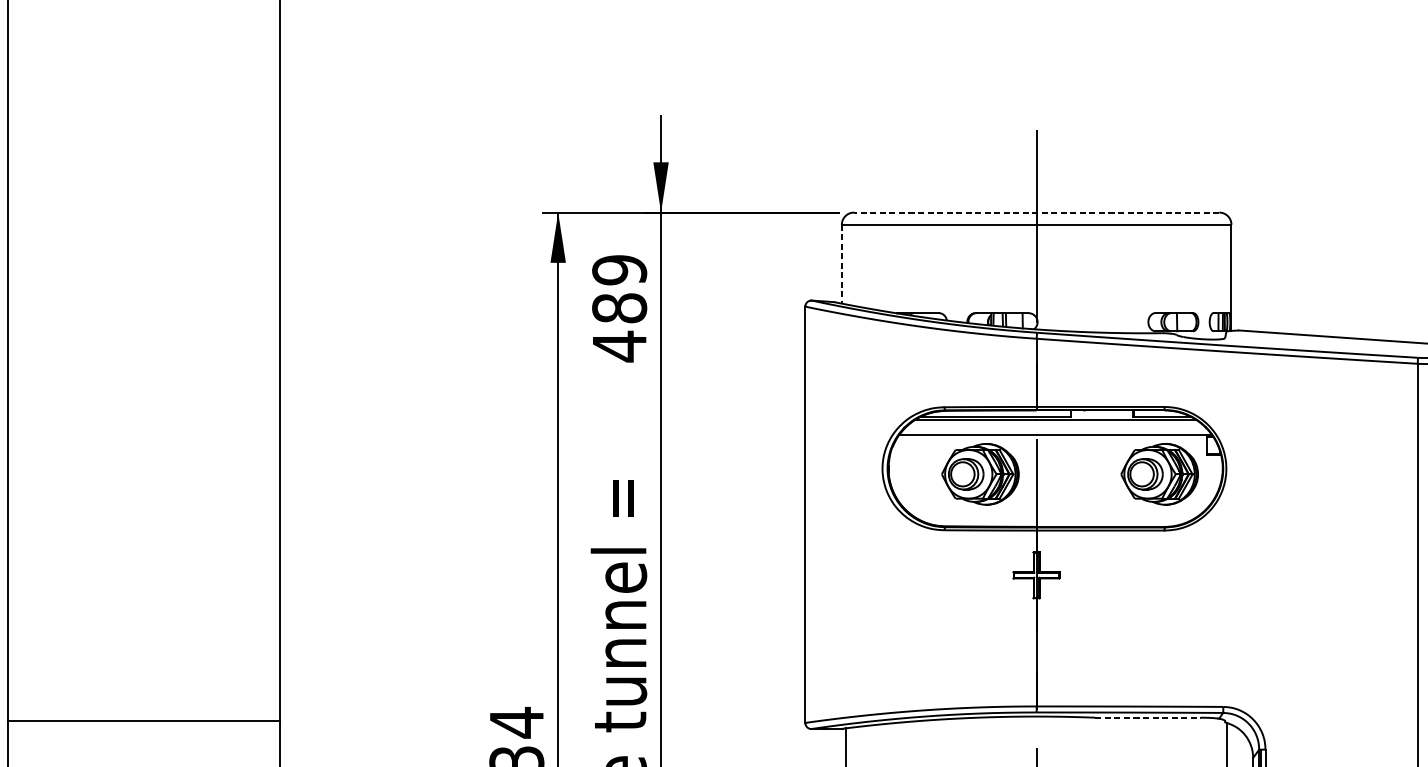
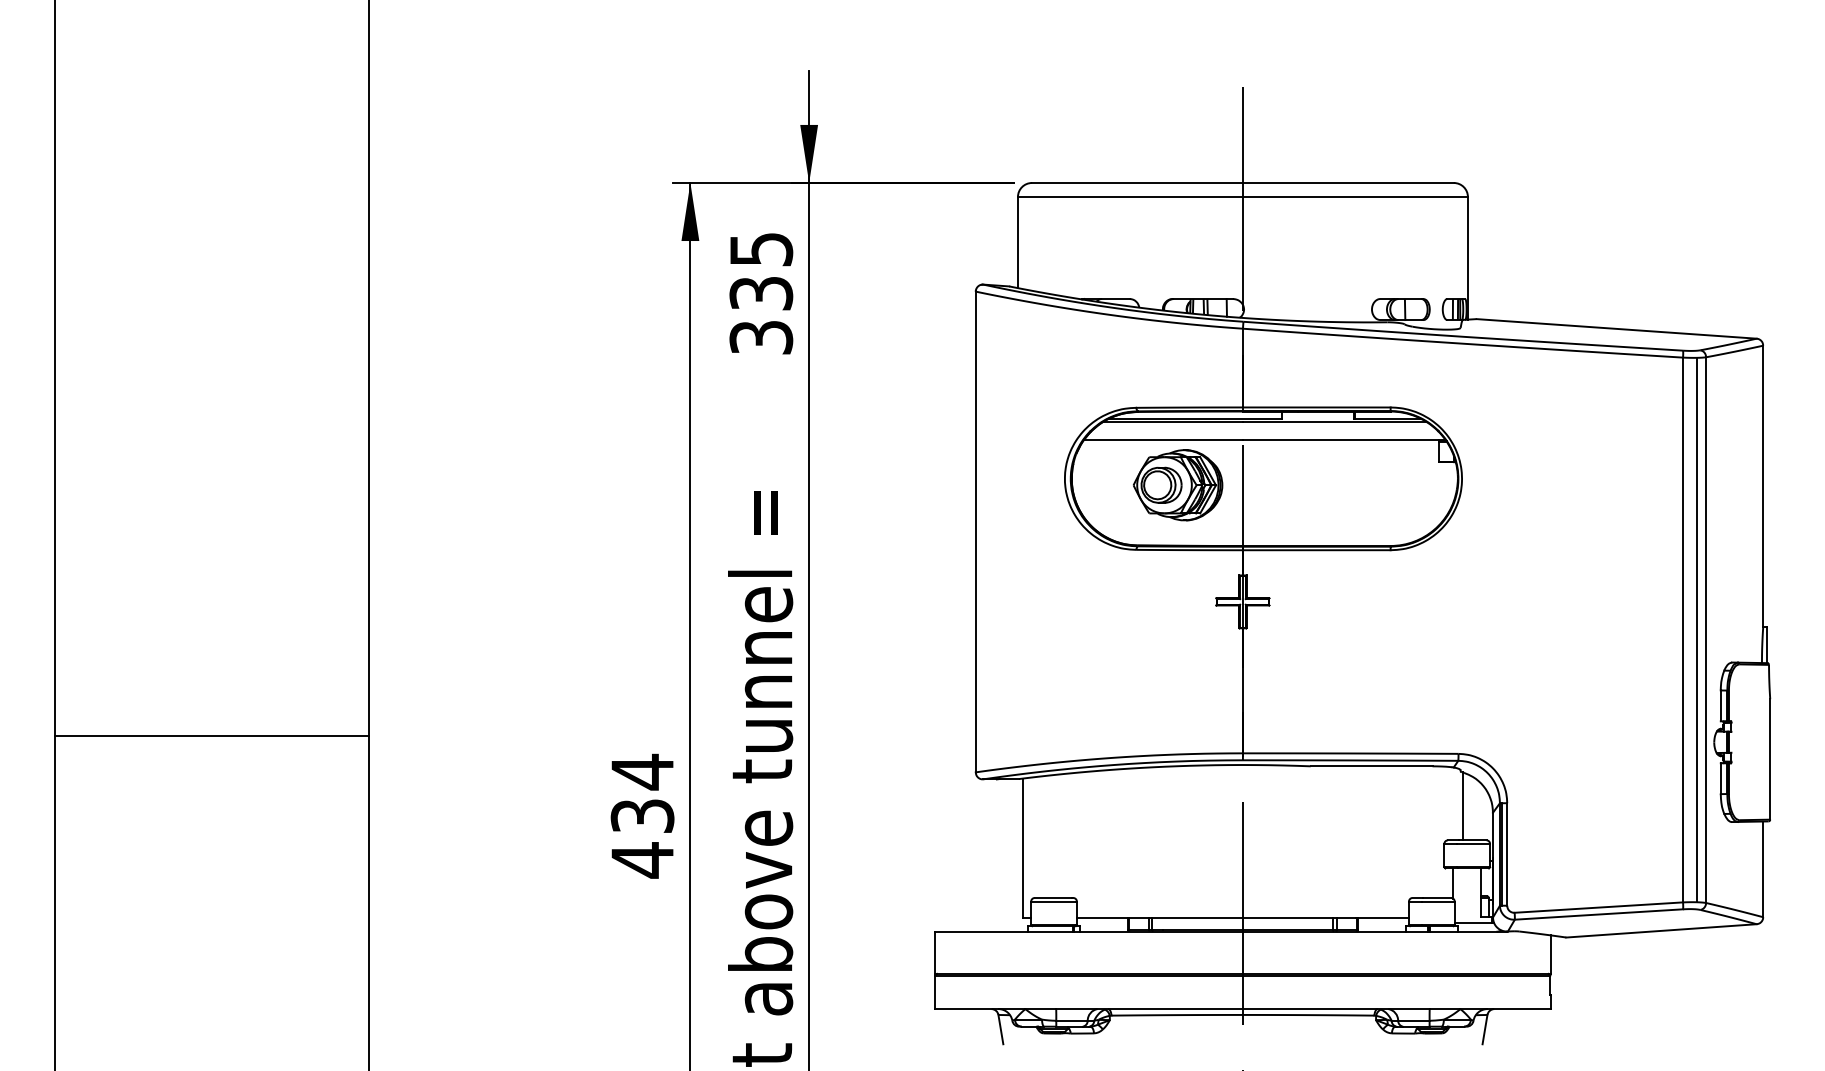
line: (1036, 212) -> (1242, 182), dashed -> solid
line: (841, 264) -> (1017, 242), dashed -> solid
text: (619, 309) -> (761, 294), 489 -> 335
part: (1160, 474) -> (1385, 485), removed
line: (1147, 717) -> (1371, 766), dashed -> solid
line: (143, 721) -> (211, 736), moved

